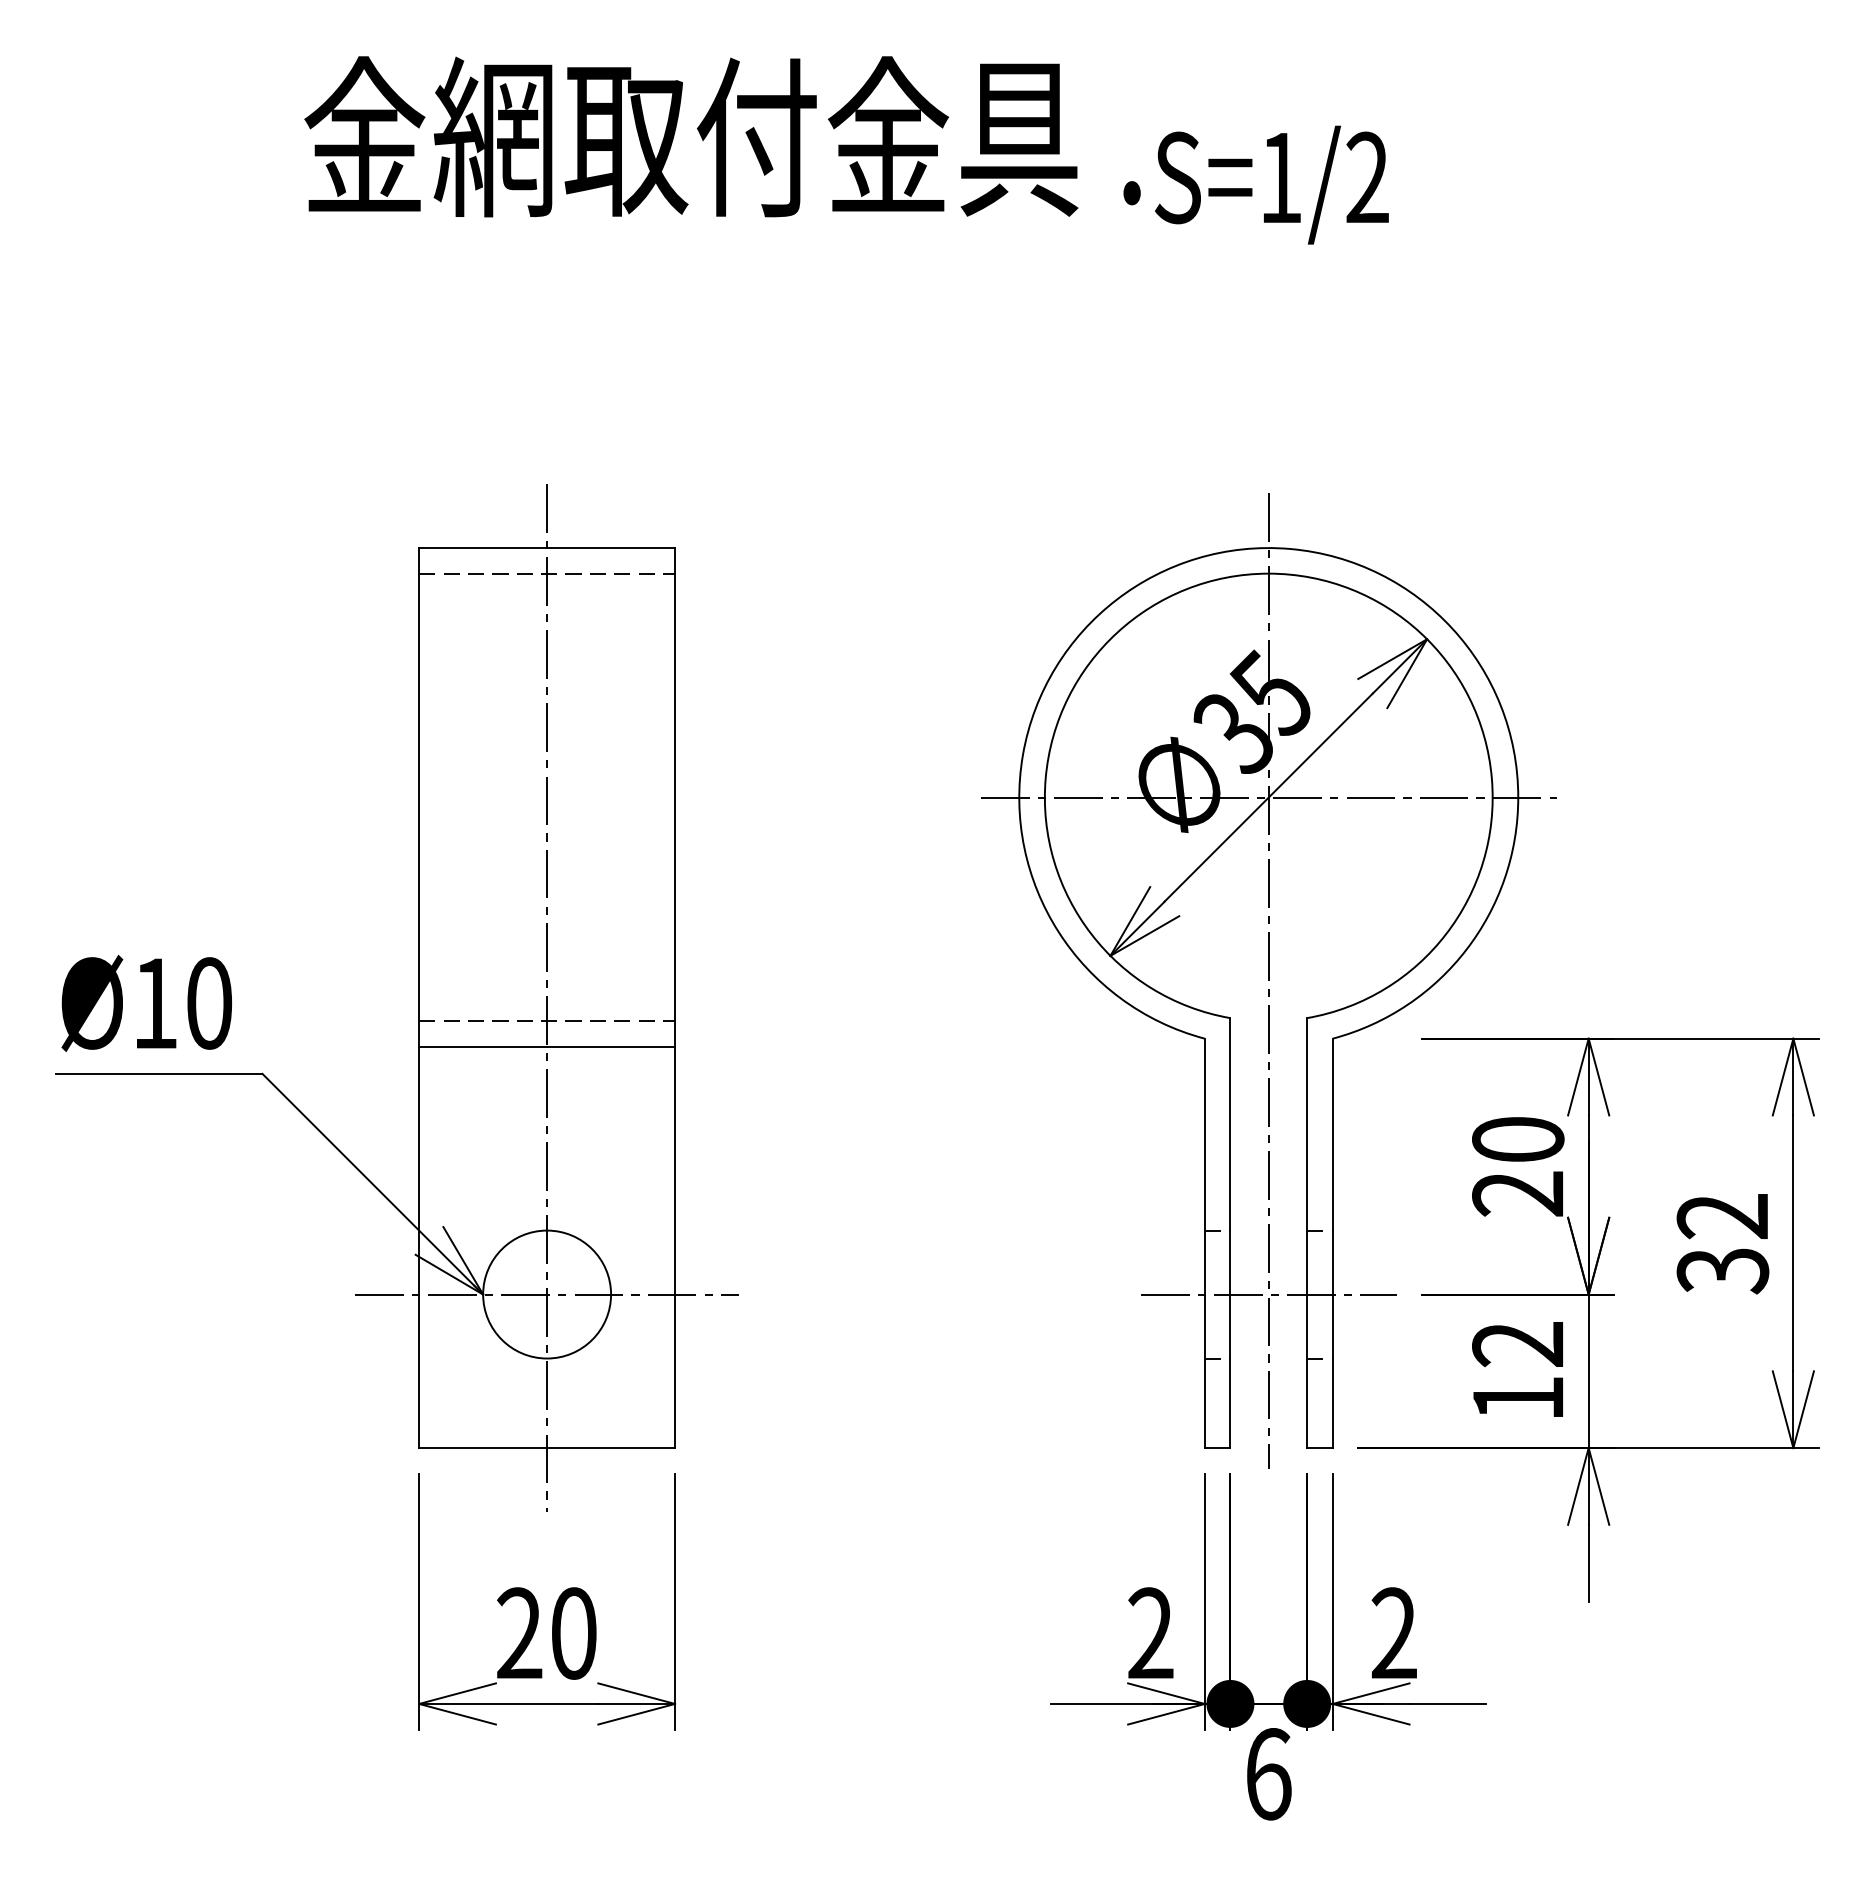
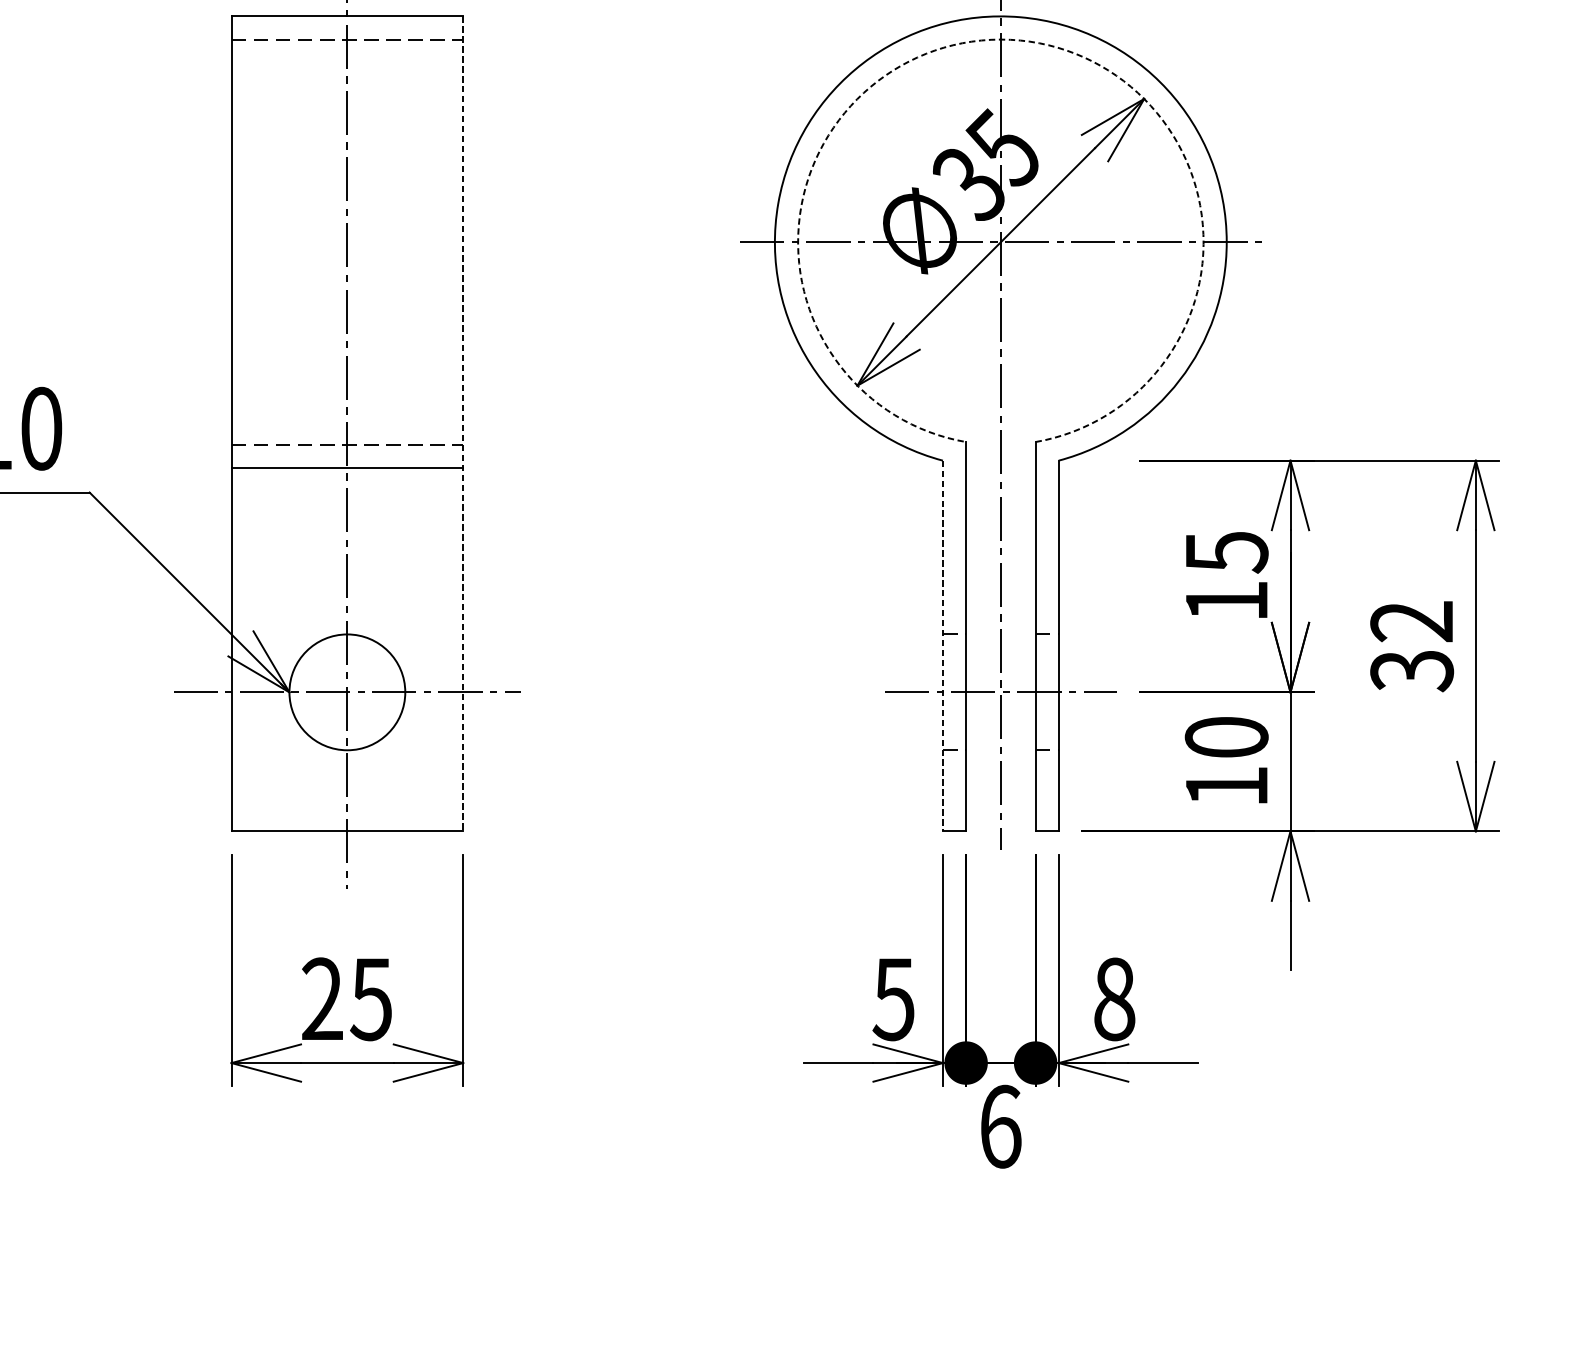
arc: (1268, 573) -> (1000, 39), solid -> dashed
line: (675, 998) -> (463, 424), solid -> dashed
text: (1518, 1166) -> (1226, 576), 20 -> 15
line: (1204, 1243) -> (942, 646), solid -> dashed
text: (1518, 1344) -> (1226, 737), 12 -> 10
text: (573, 1633) -> (371, 999), 20 -> 25
text: (1150, 1633) -> (893, 999), 2 -> 5
text: (1394, 1633) -> (1114, 999), 2 -> 8

